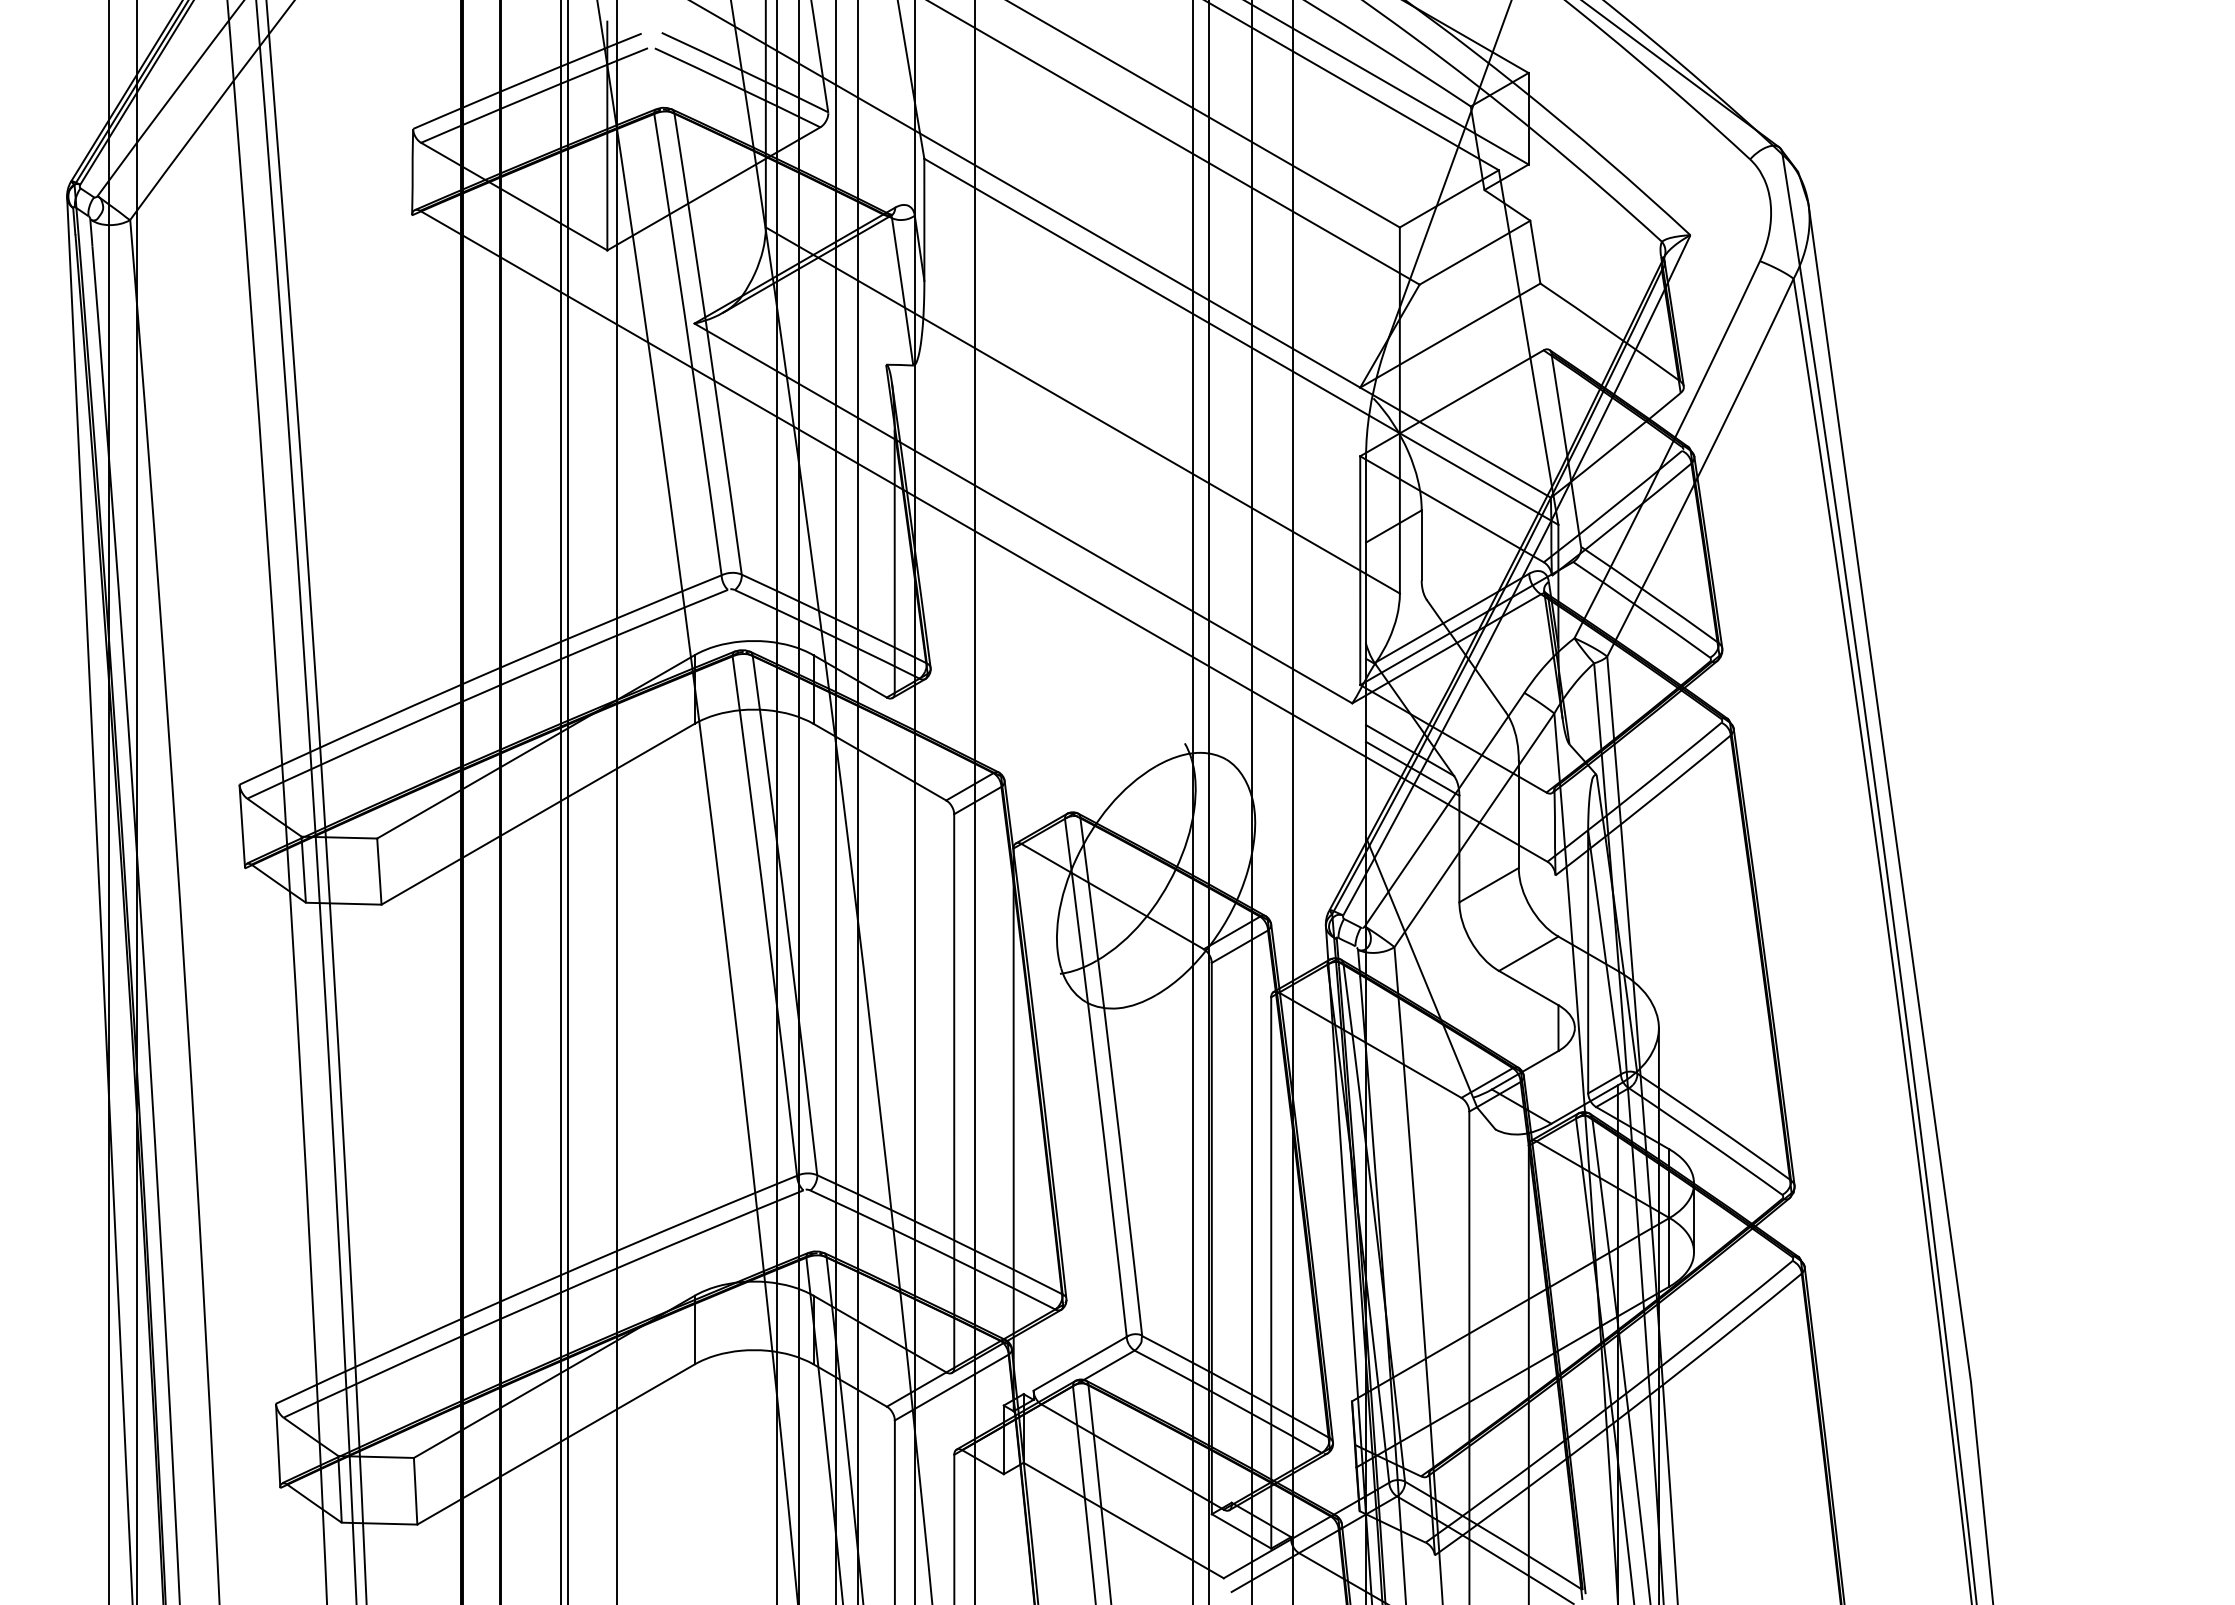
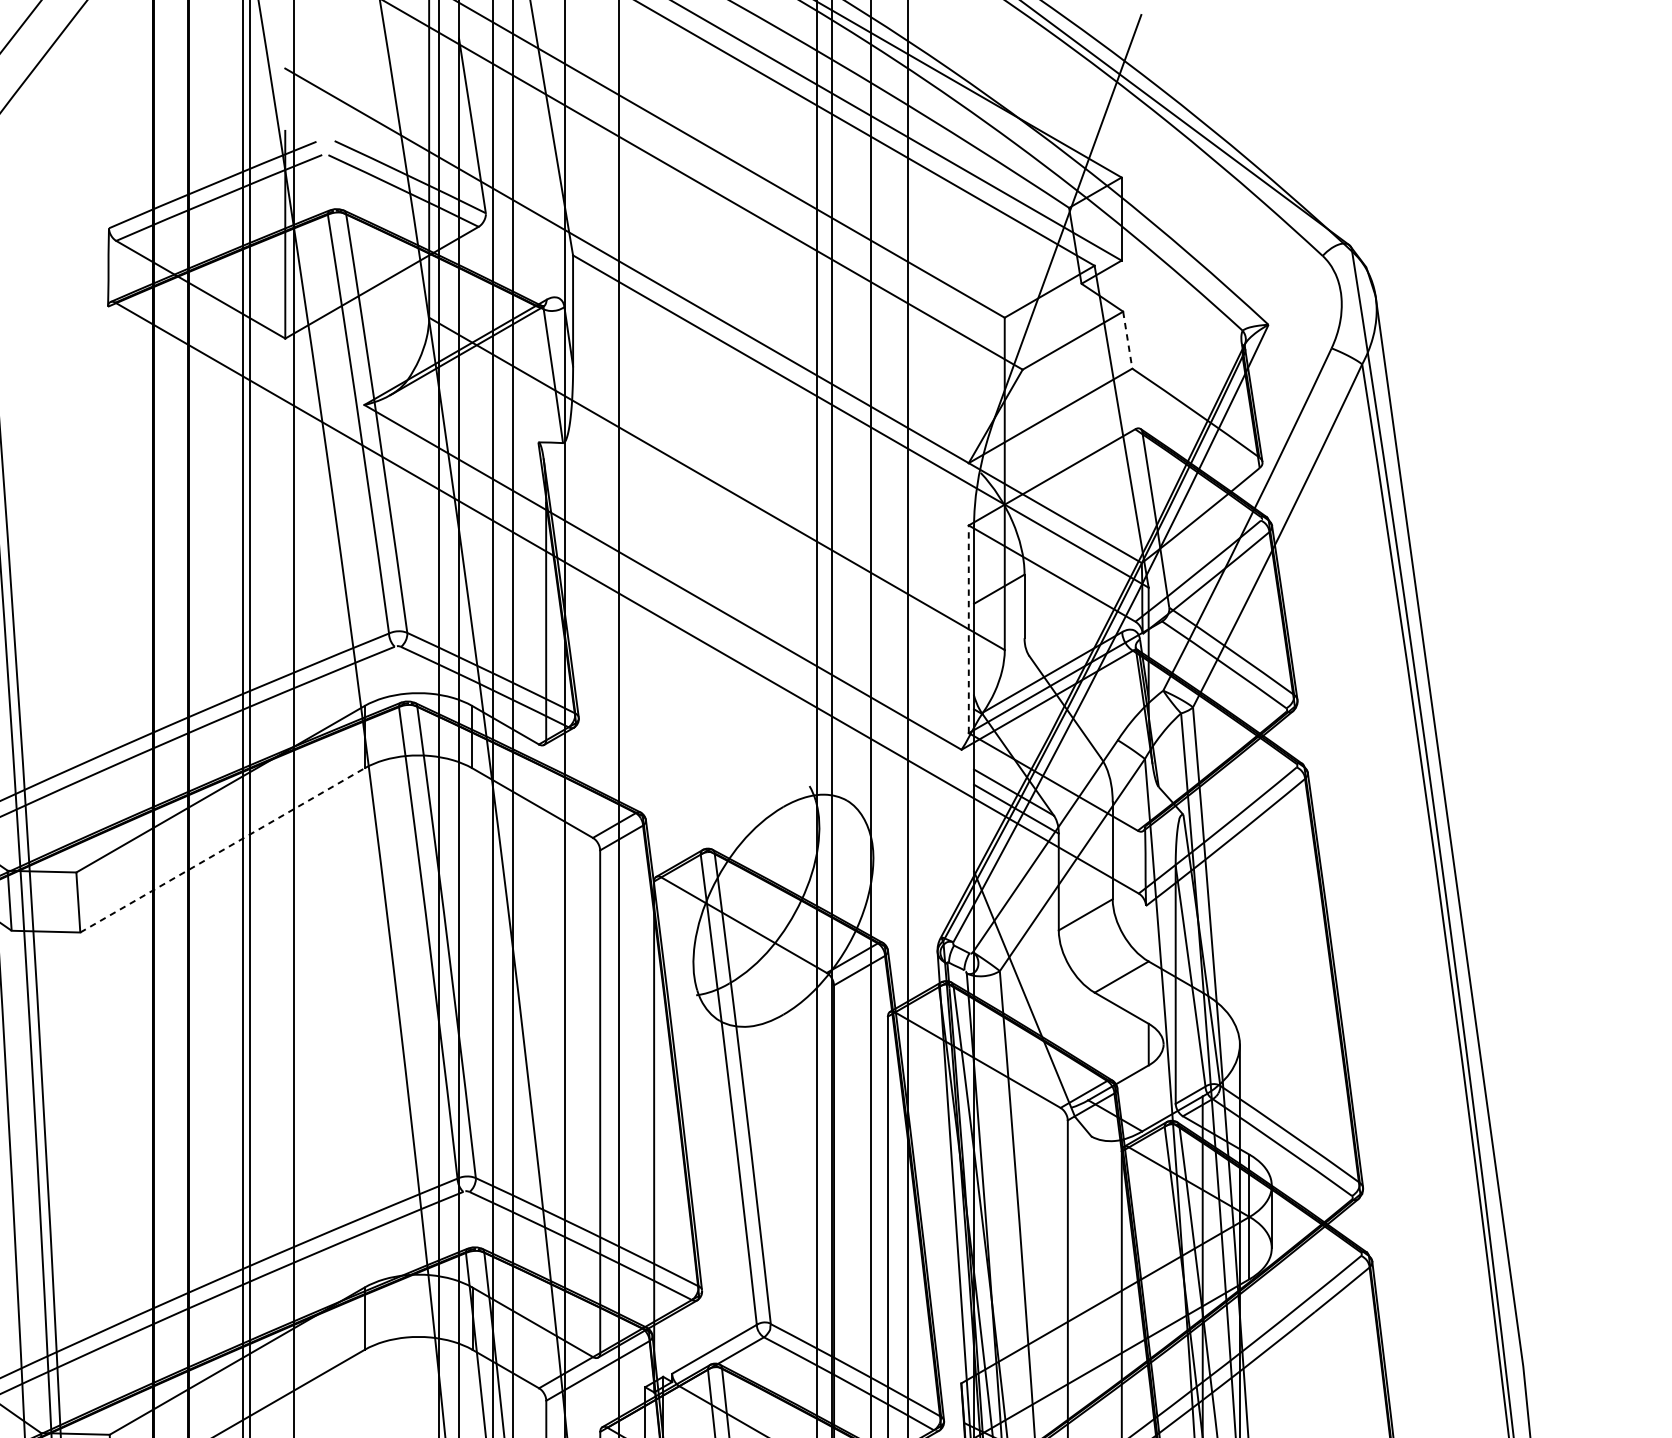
line: (1535, 252) -> (1127, 340), solid -> dashed
line: (1360, 570) -> (969, 629), solid -> dashed
line: (538, 814) -> (222, 850), solid -> dashed

